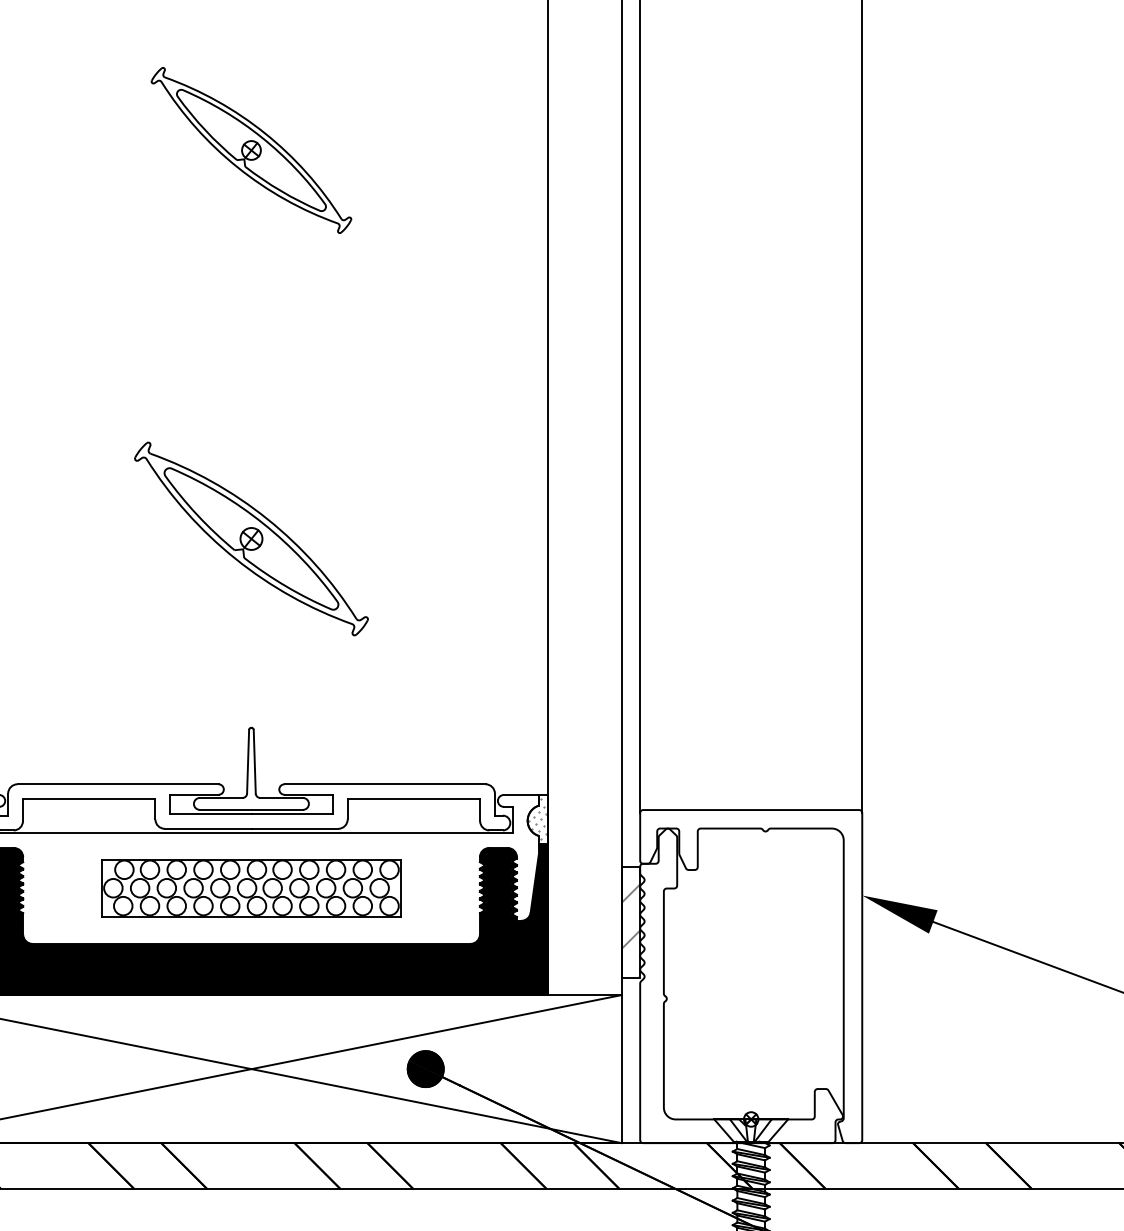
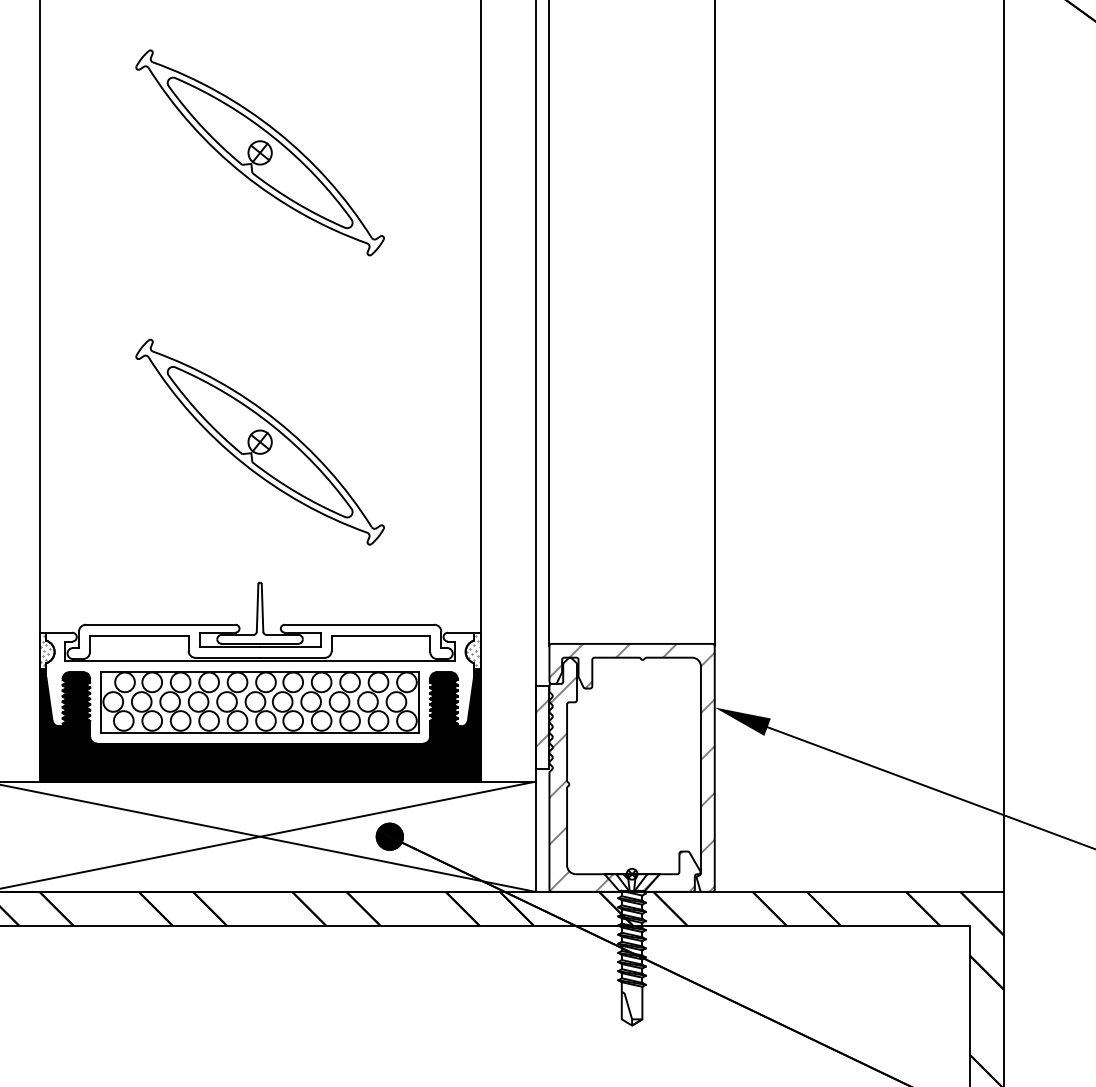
part: (250, 149) -> (259, 152), size x1.67
part: (250, 538) -> (259, 441), size x1.43
part: (250, 888) -> (259, 702), size x1.43
hatch: (750, 976) -> (631, 767), added
hatch: (736, 997) -> (621, 783), added

